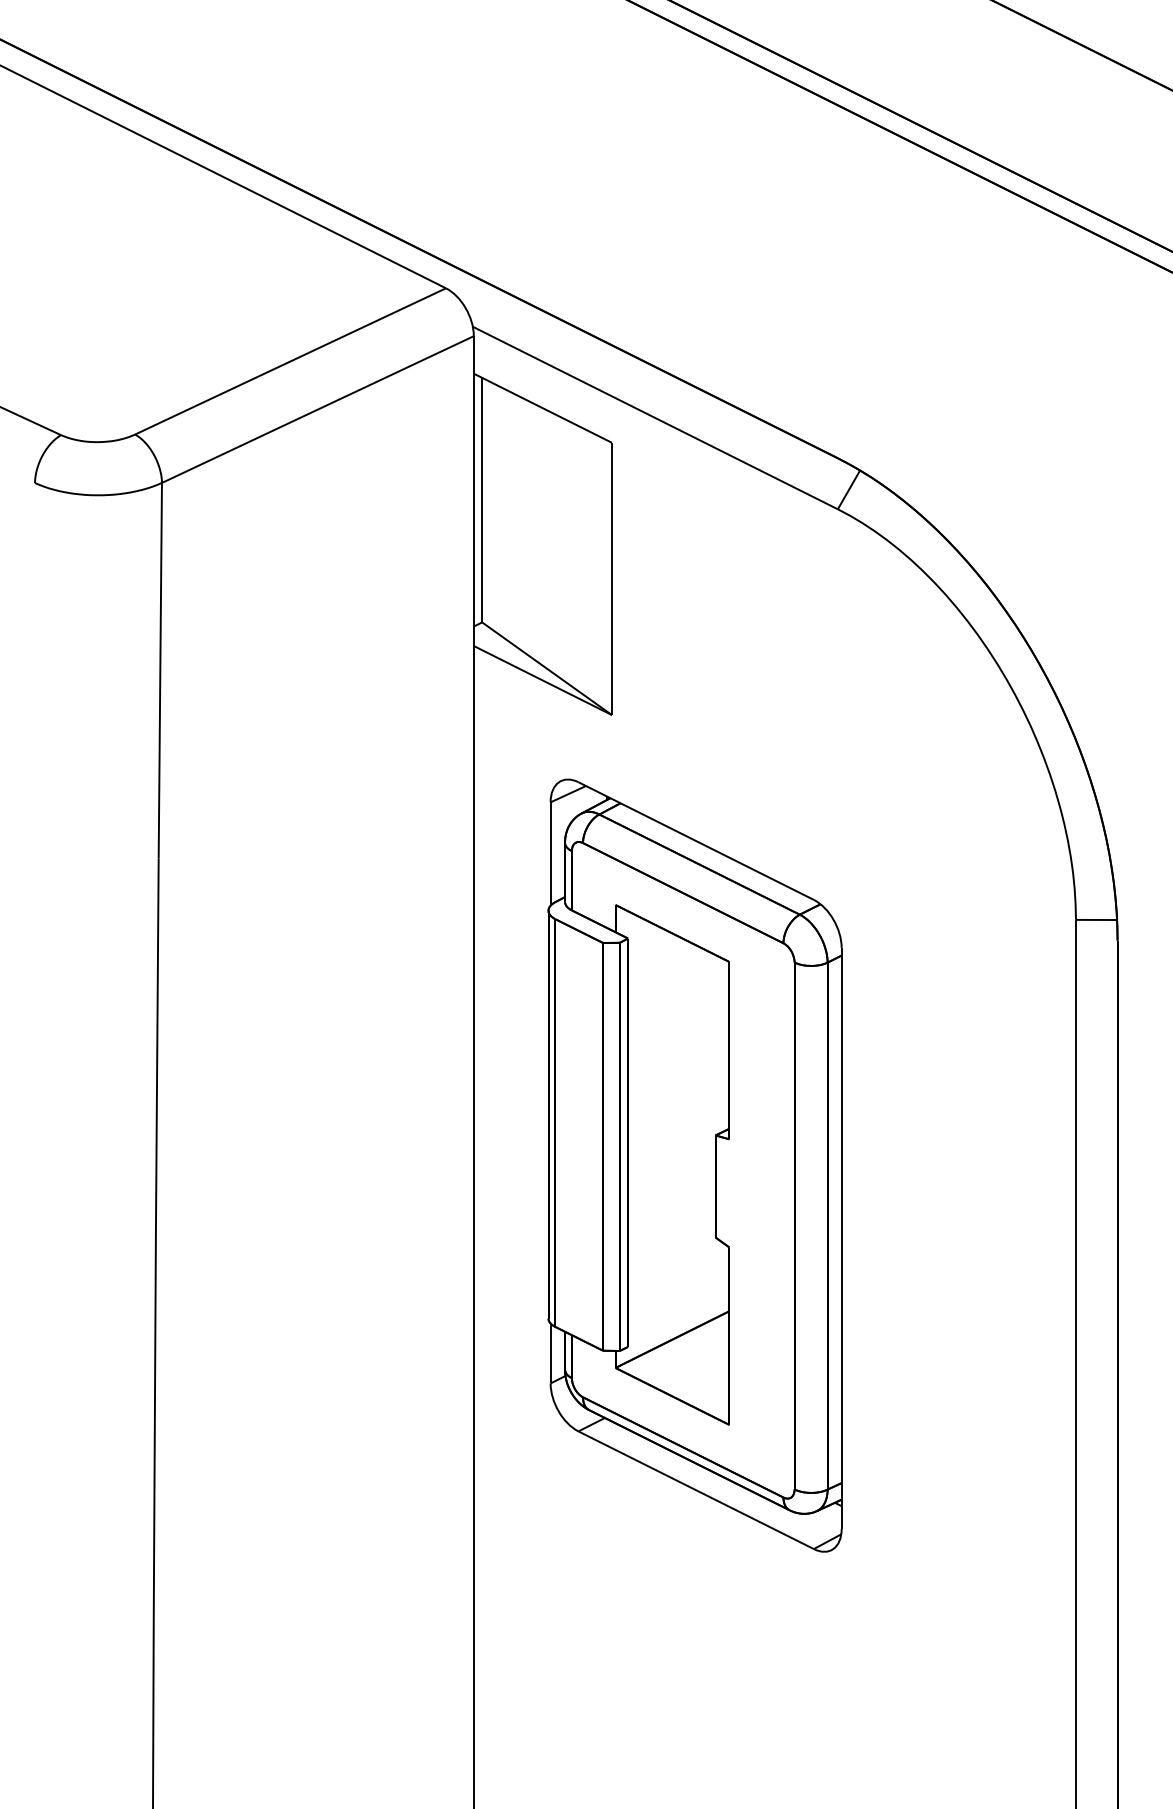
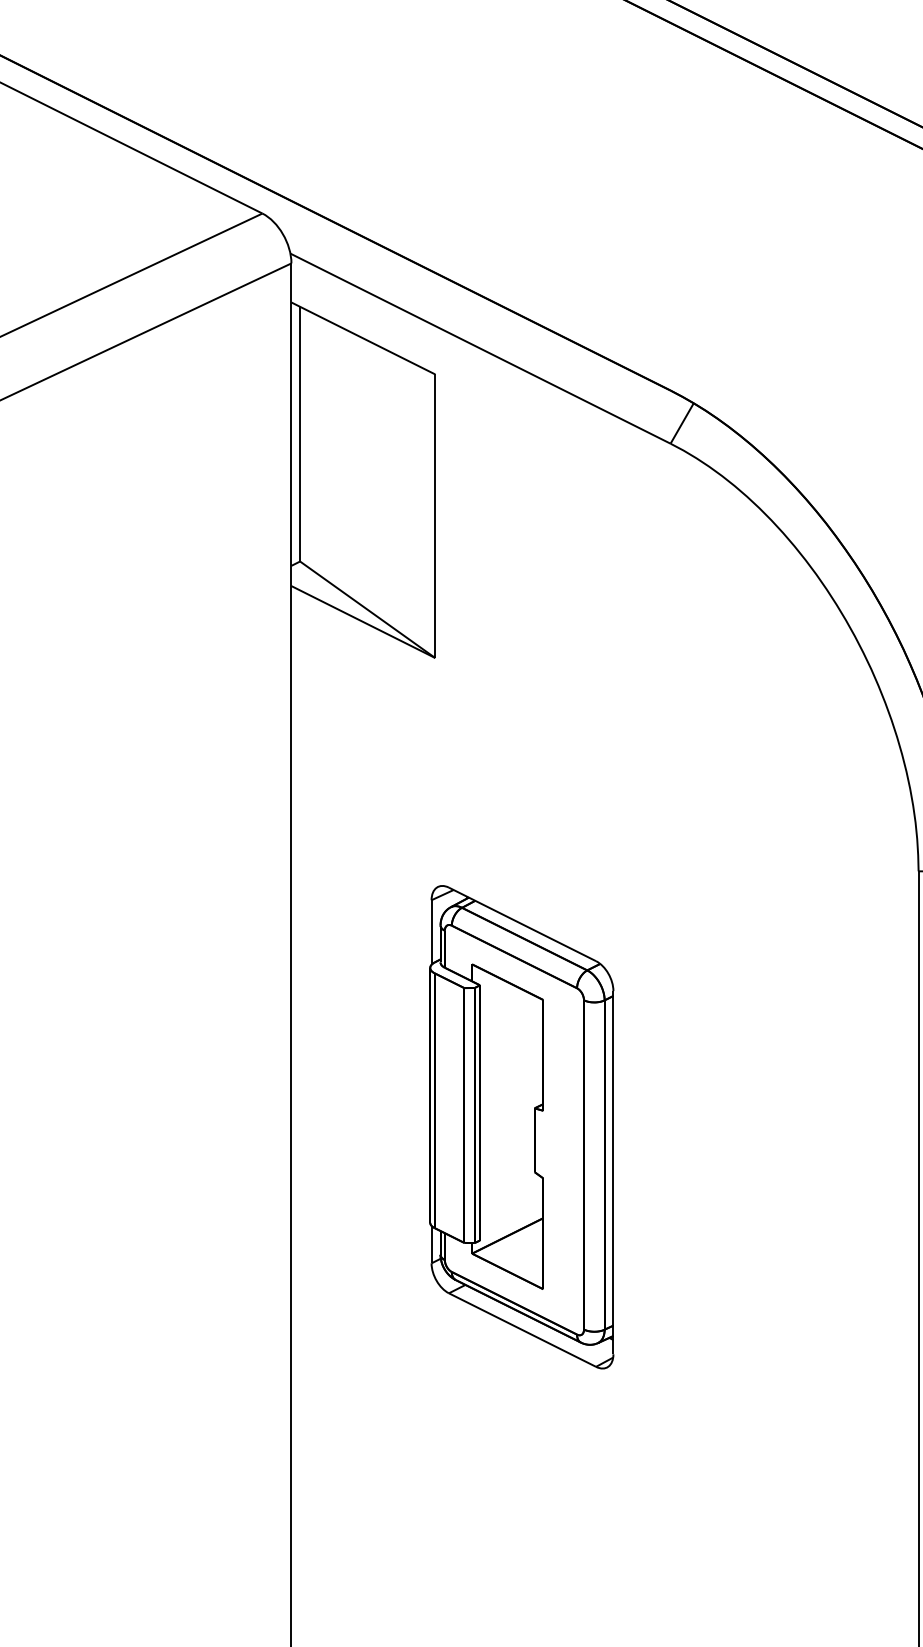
part: (694, 1165) -> (521, 1127), size x0.6

